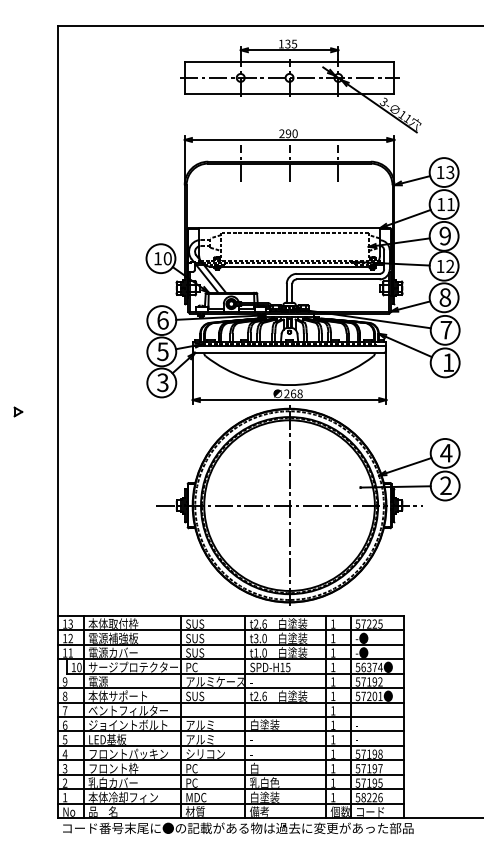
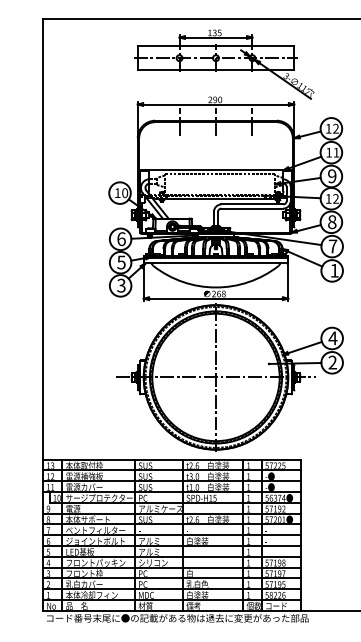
text: (449, 173) -> (335, 129), 13 -> 12
part: (18, 411) -> (13, 307), removed

